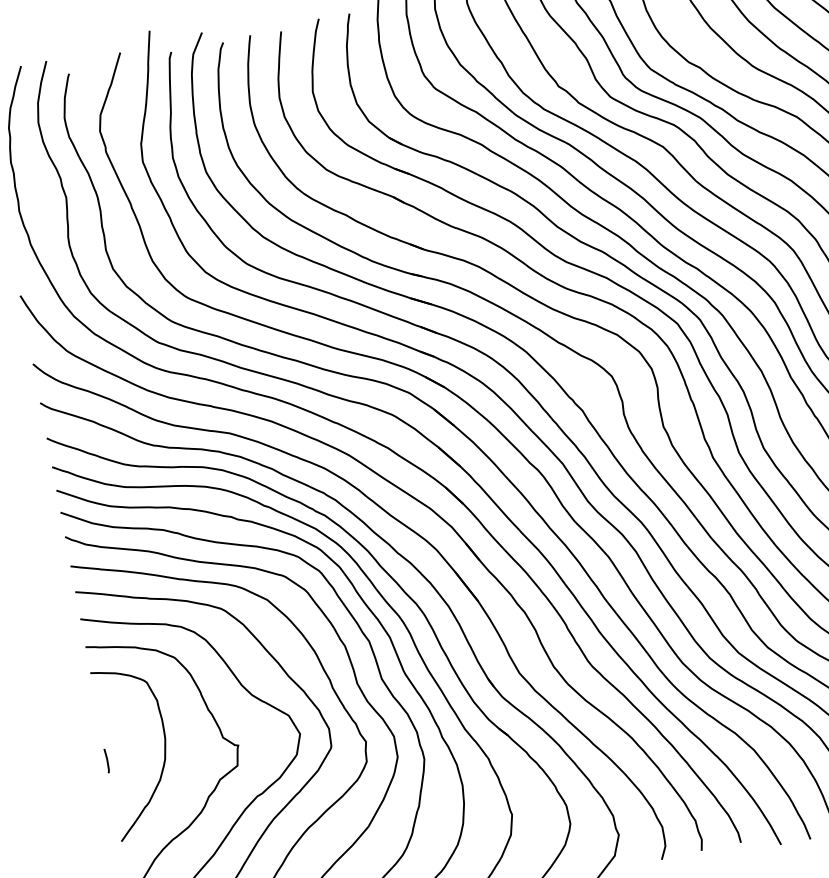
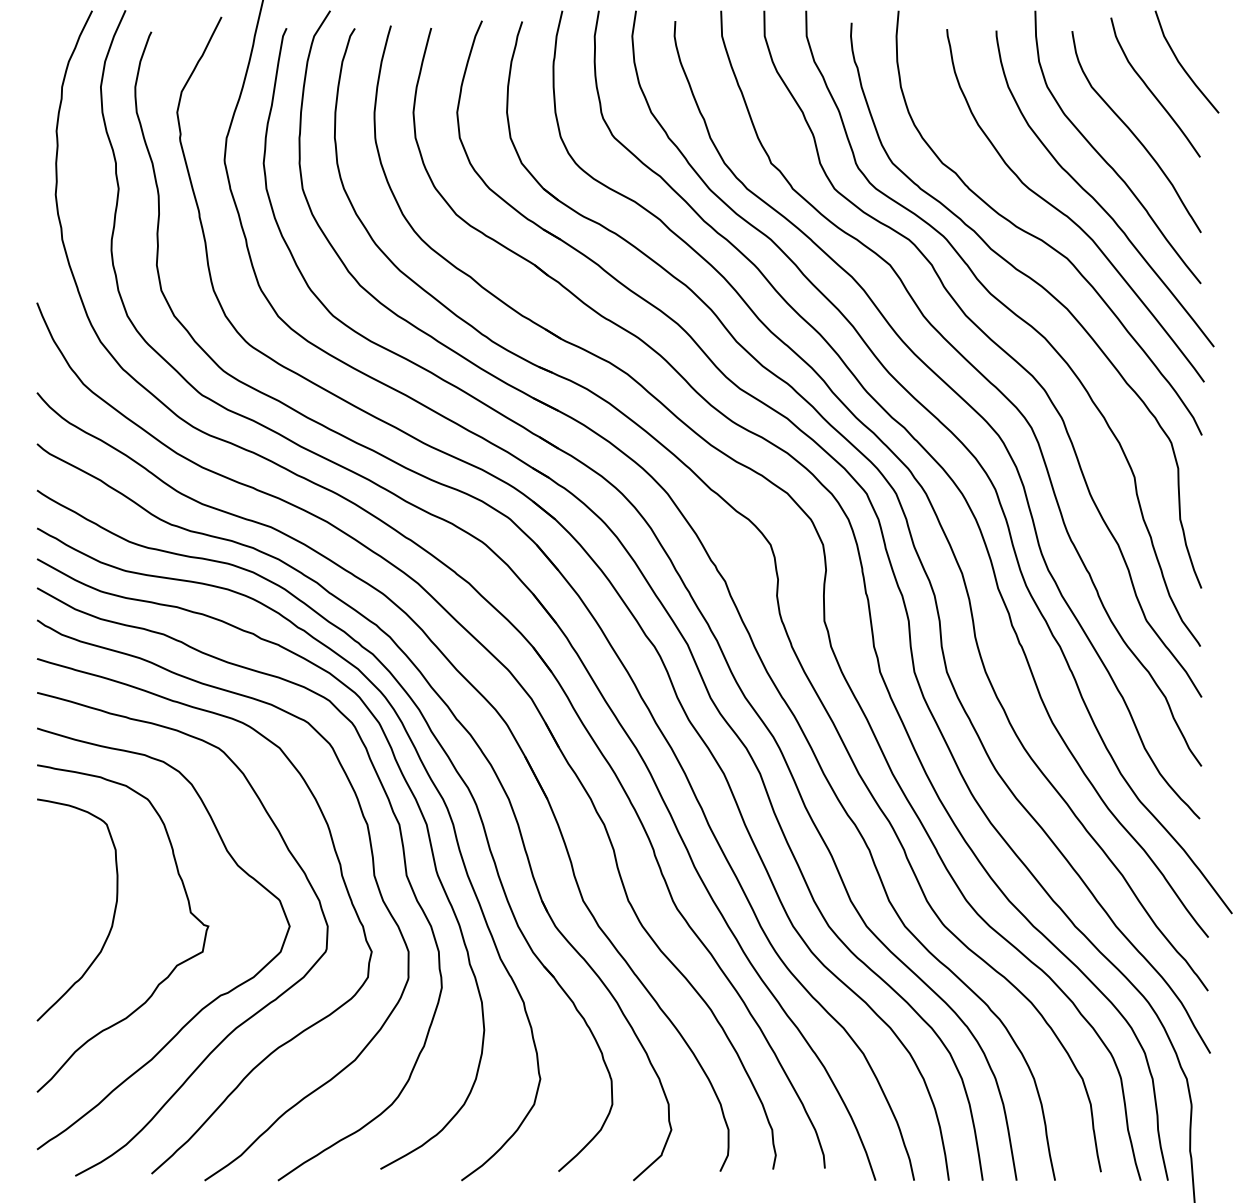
line: (106, 761) -> (37, 915), removed

